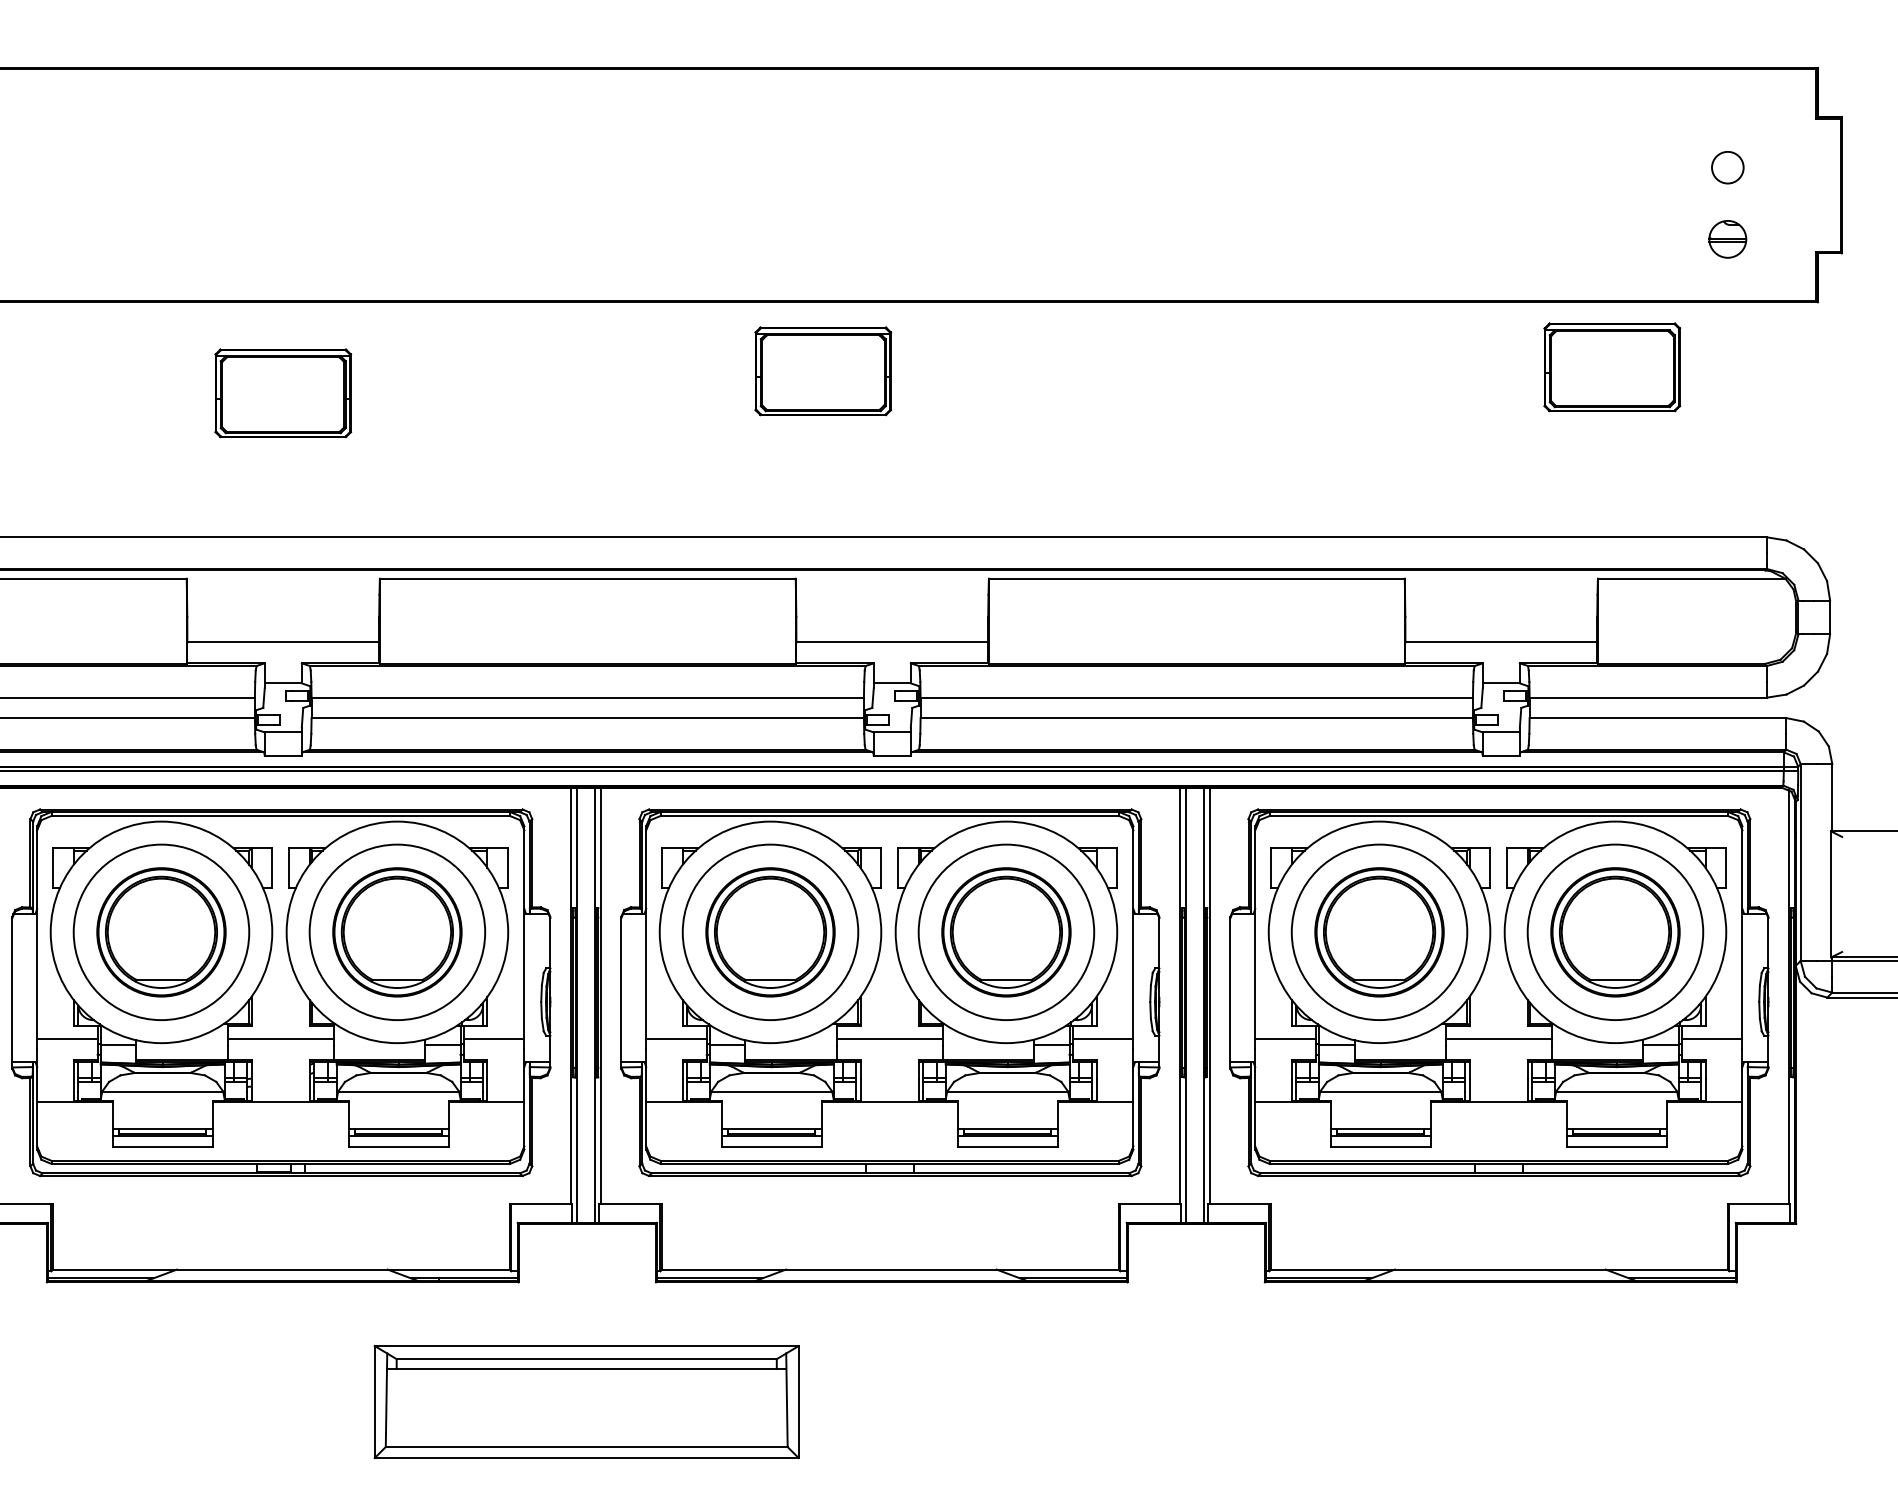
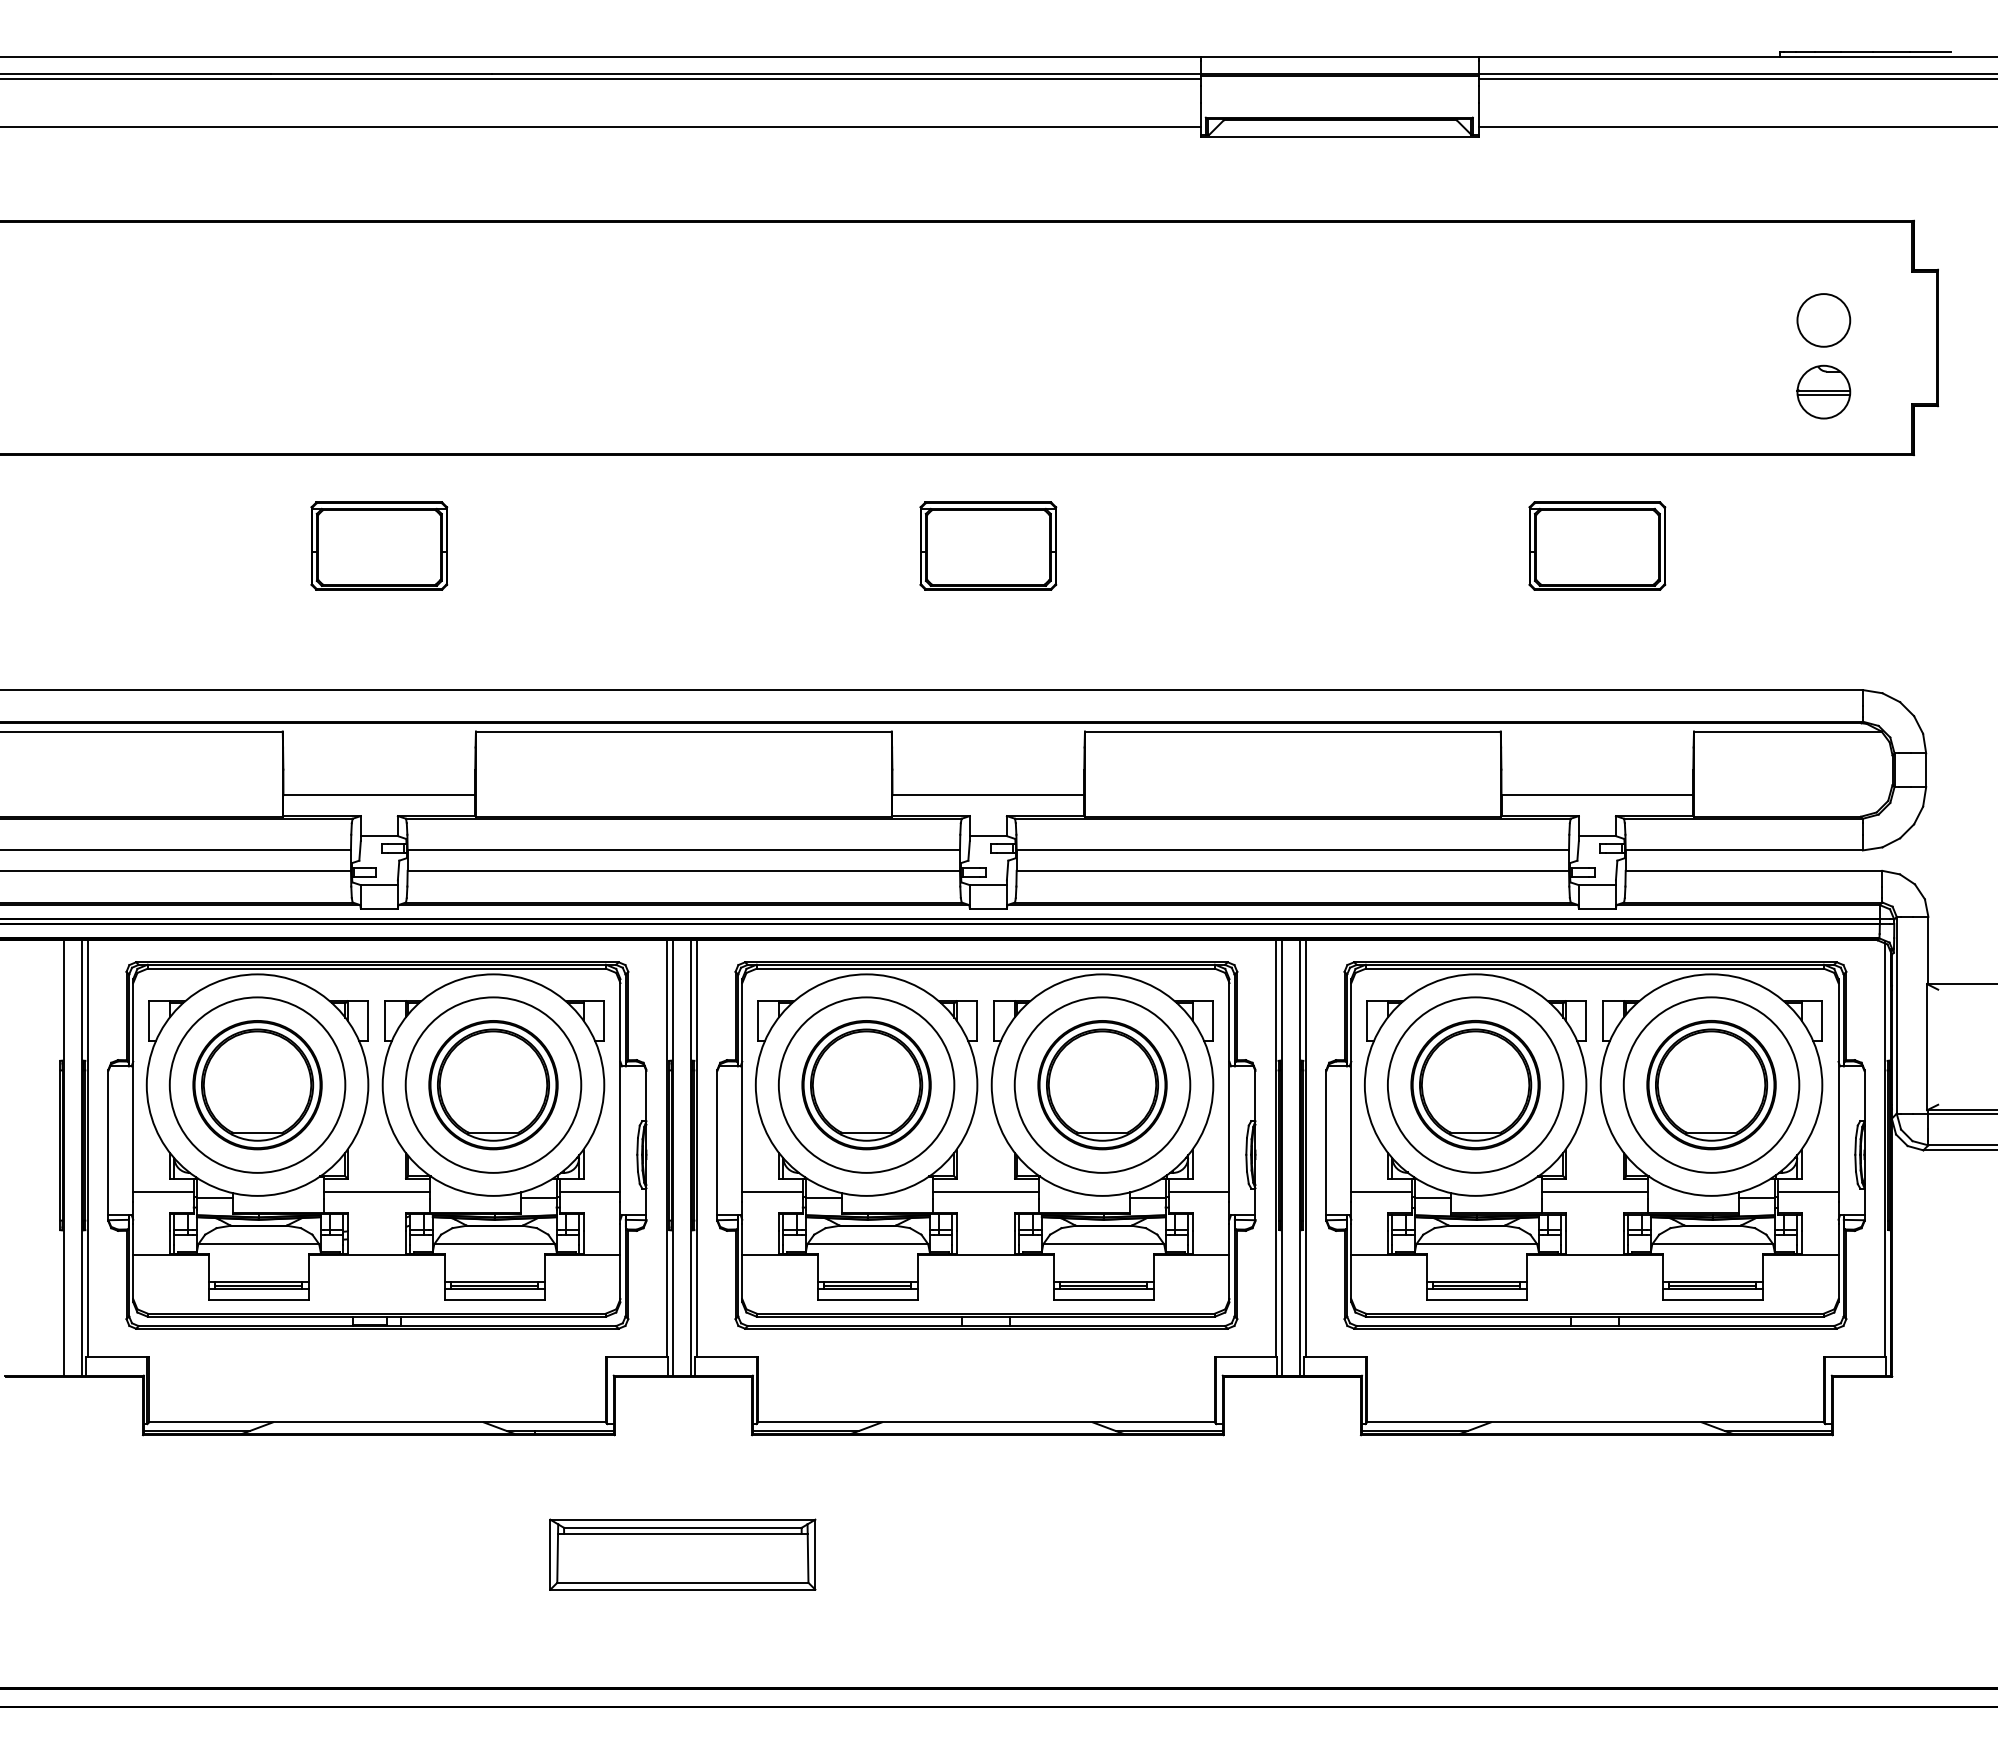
circle: (1727, 167) -> (1823, 320), size x1.67
part: (1727, 238) -> (1823, 391), size x1.43
part: (1612, 366) -> (1597, 545), moved
part: (823, 370) -> (988, 545), moved
part: (586, 1401) -> (682, 1554), size x0.62

